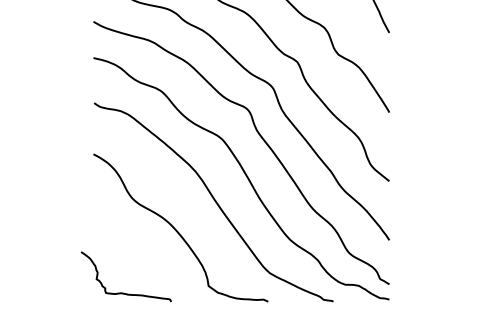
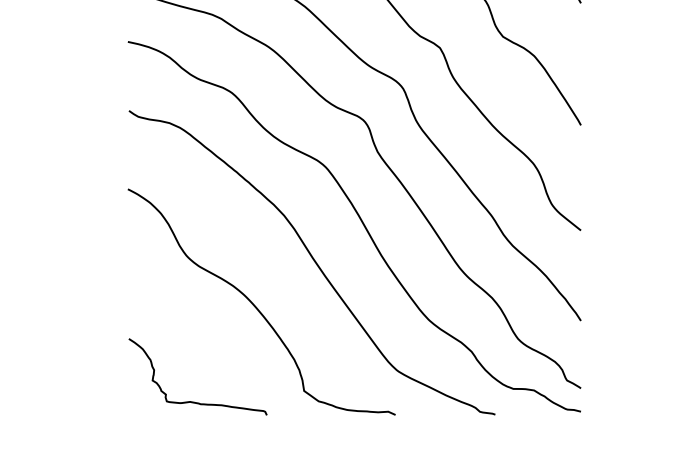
curve: (123, 292) -> (193, 400), moved

